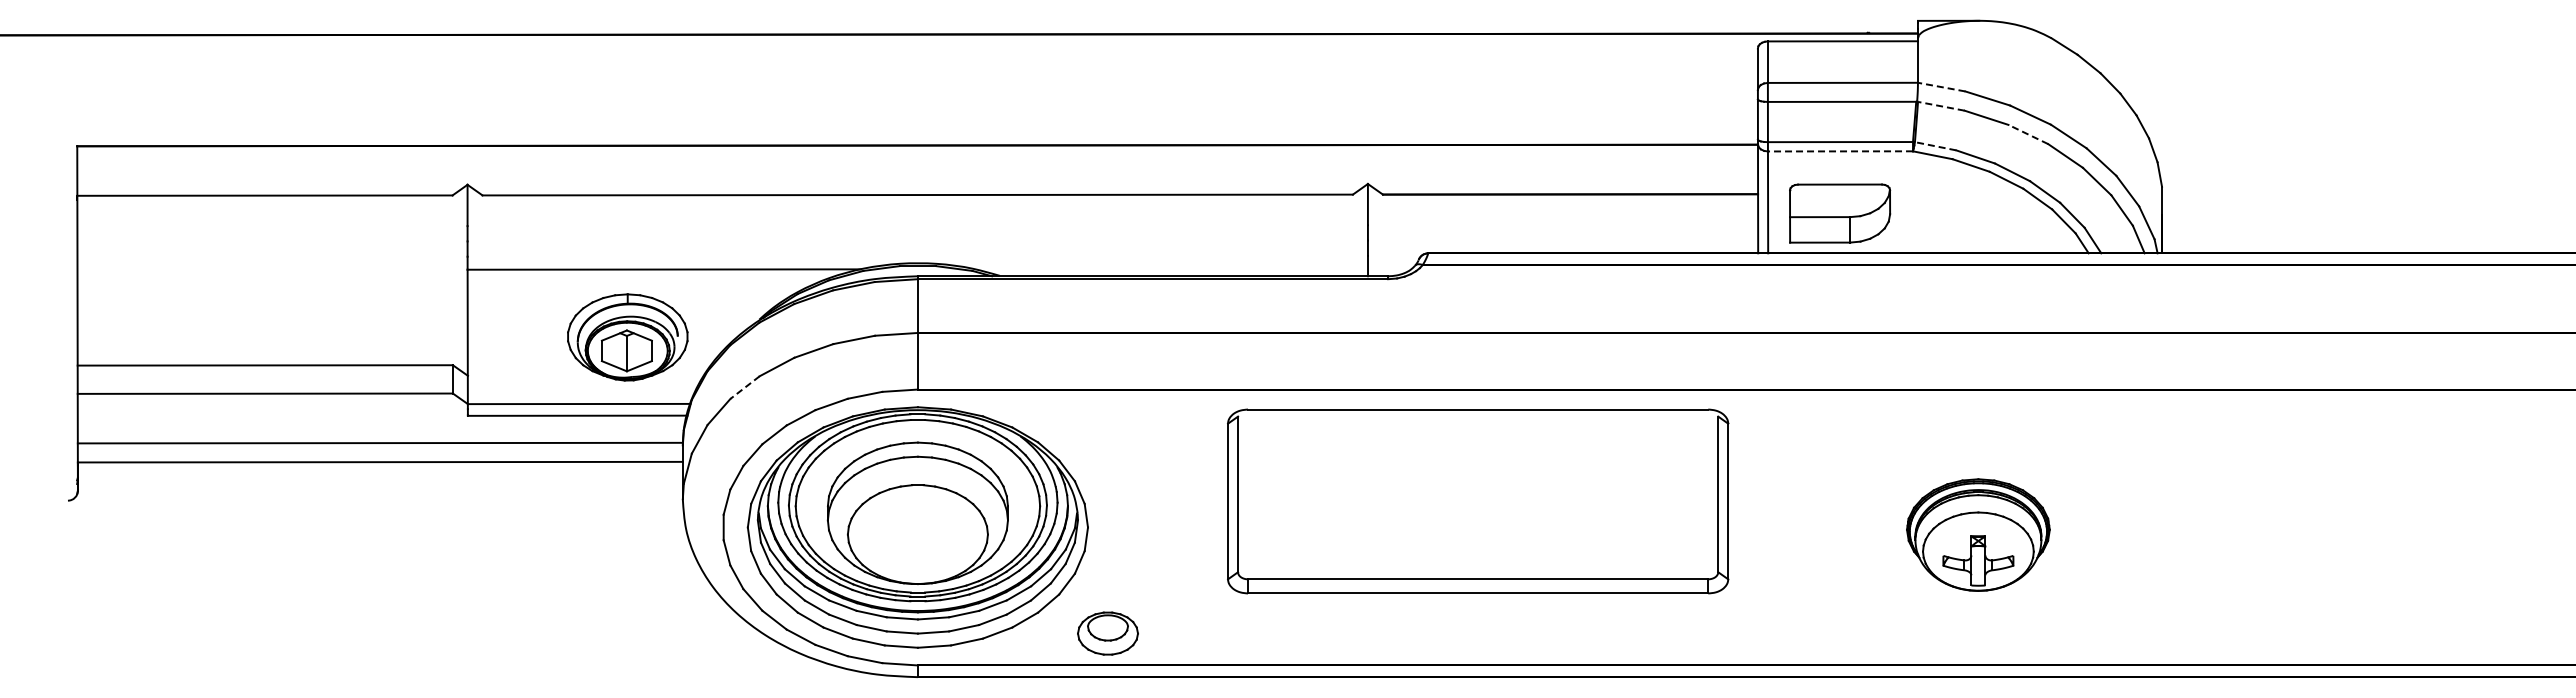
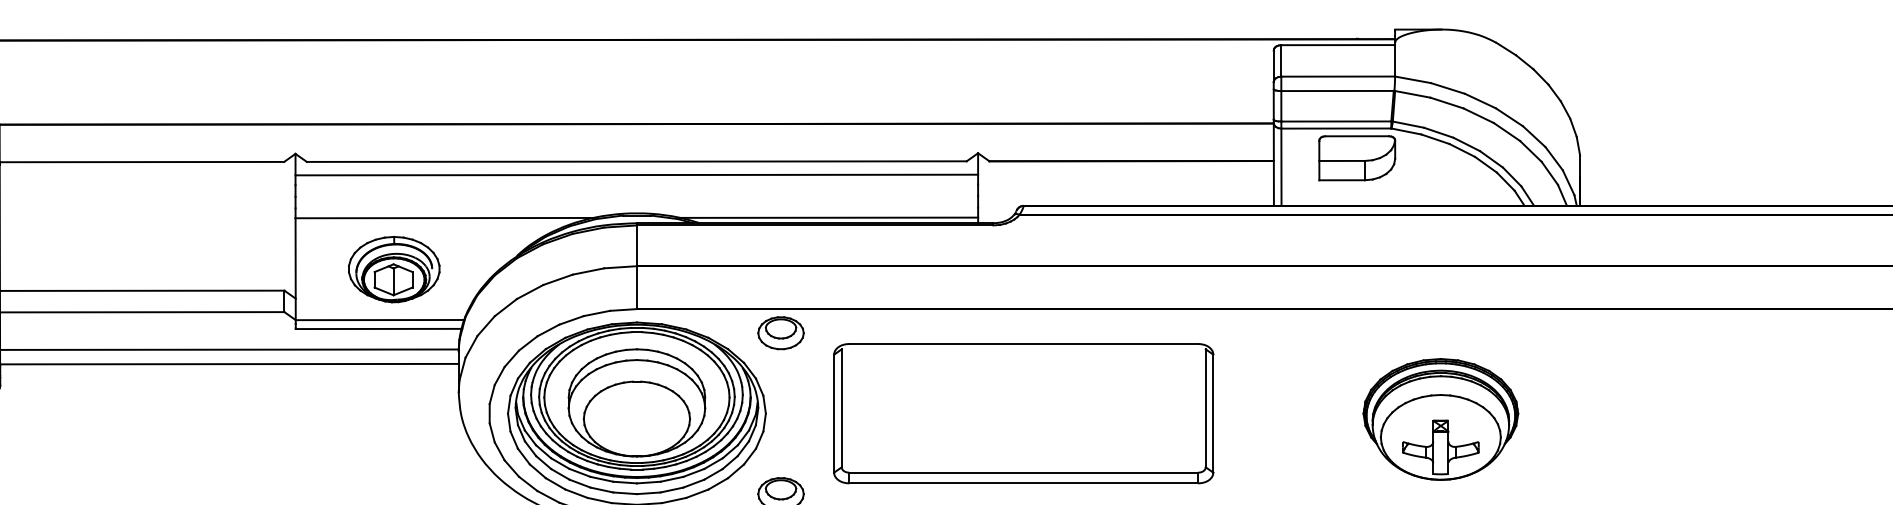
line: (1941, 87) -> (1412, 80), dashed -> solid
line: (1941, 106) -> (1412, 94), dashed -> solid
line: (2027, 134) -> (1478, 115), dashed -> solid
line: (1935, 146) -> (1408, 124), dashed -> solid
line: (1840, 151) -> (1336, 128), dashed -> solid
line: (917, 212) -> (636, 174), added
part: (1840, 213) -> (1357, 158), moved
line: (1171, 268) -> (829, 217), added
part: (627, 337) -> (394, 269), moved
line: (745, 387) -> (506, 307), dashed -> solid
part: (1107, 421) -> (780, 333), added
part: (1478, 501) -> (1024, 413), moved
part: (1978, 534) -> (1440, 418), size x1.43

